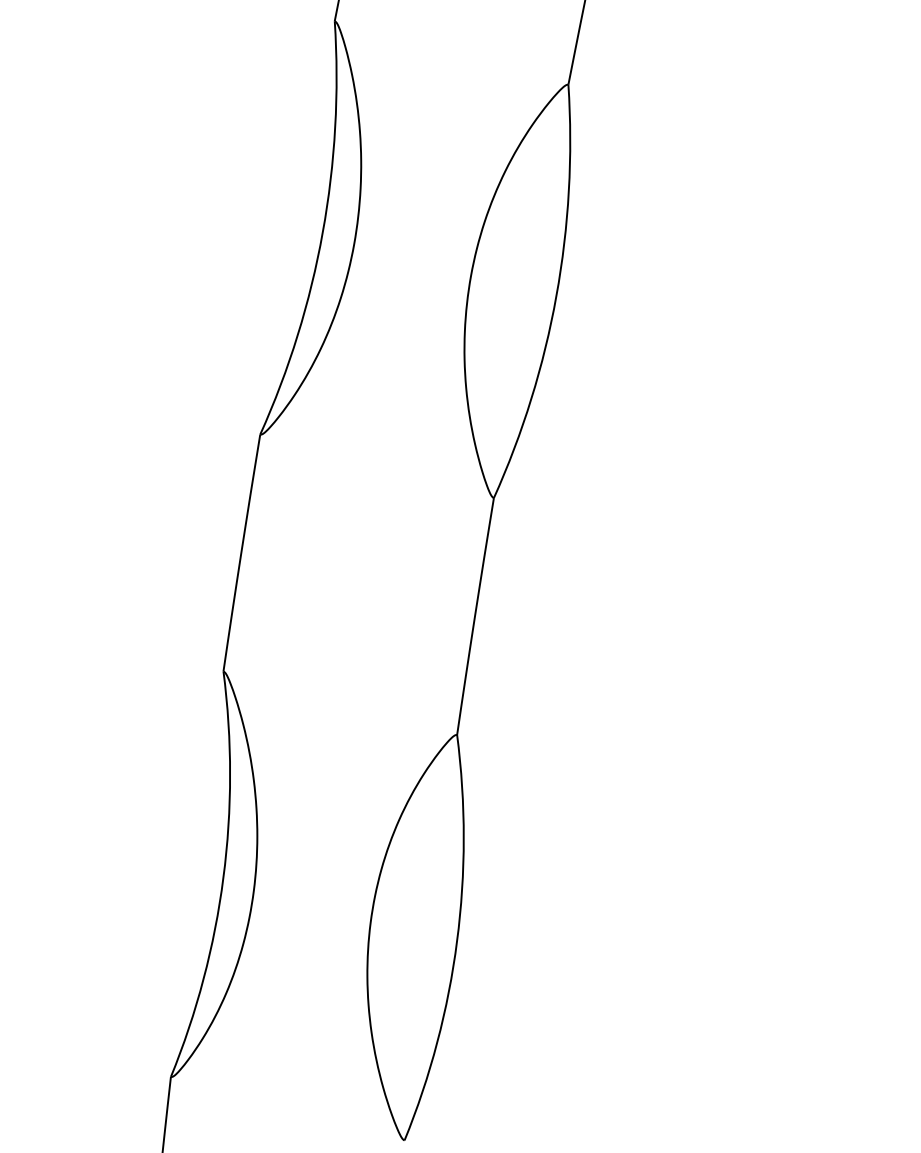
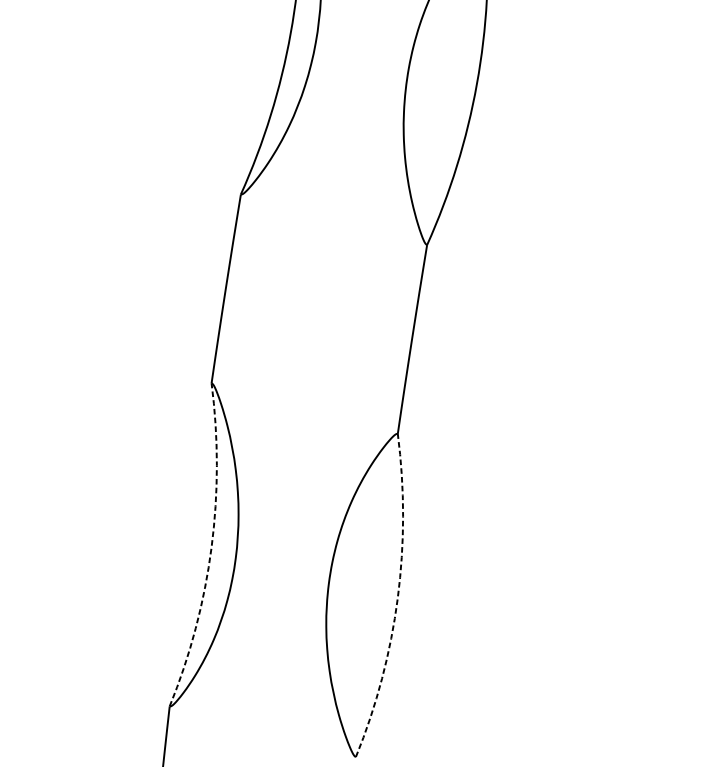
arc: (223, 877) -> (211, 547), solid -> dashed
arc: (457, 941) -> (398, 598), solid -> dashed

